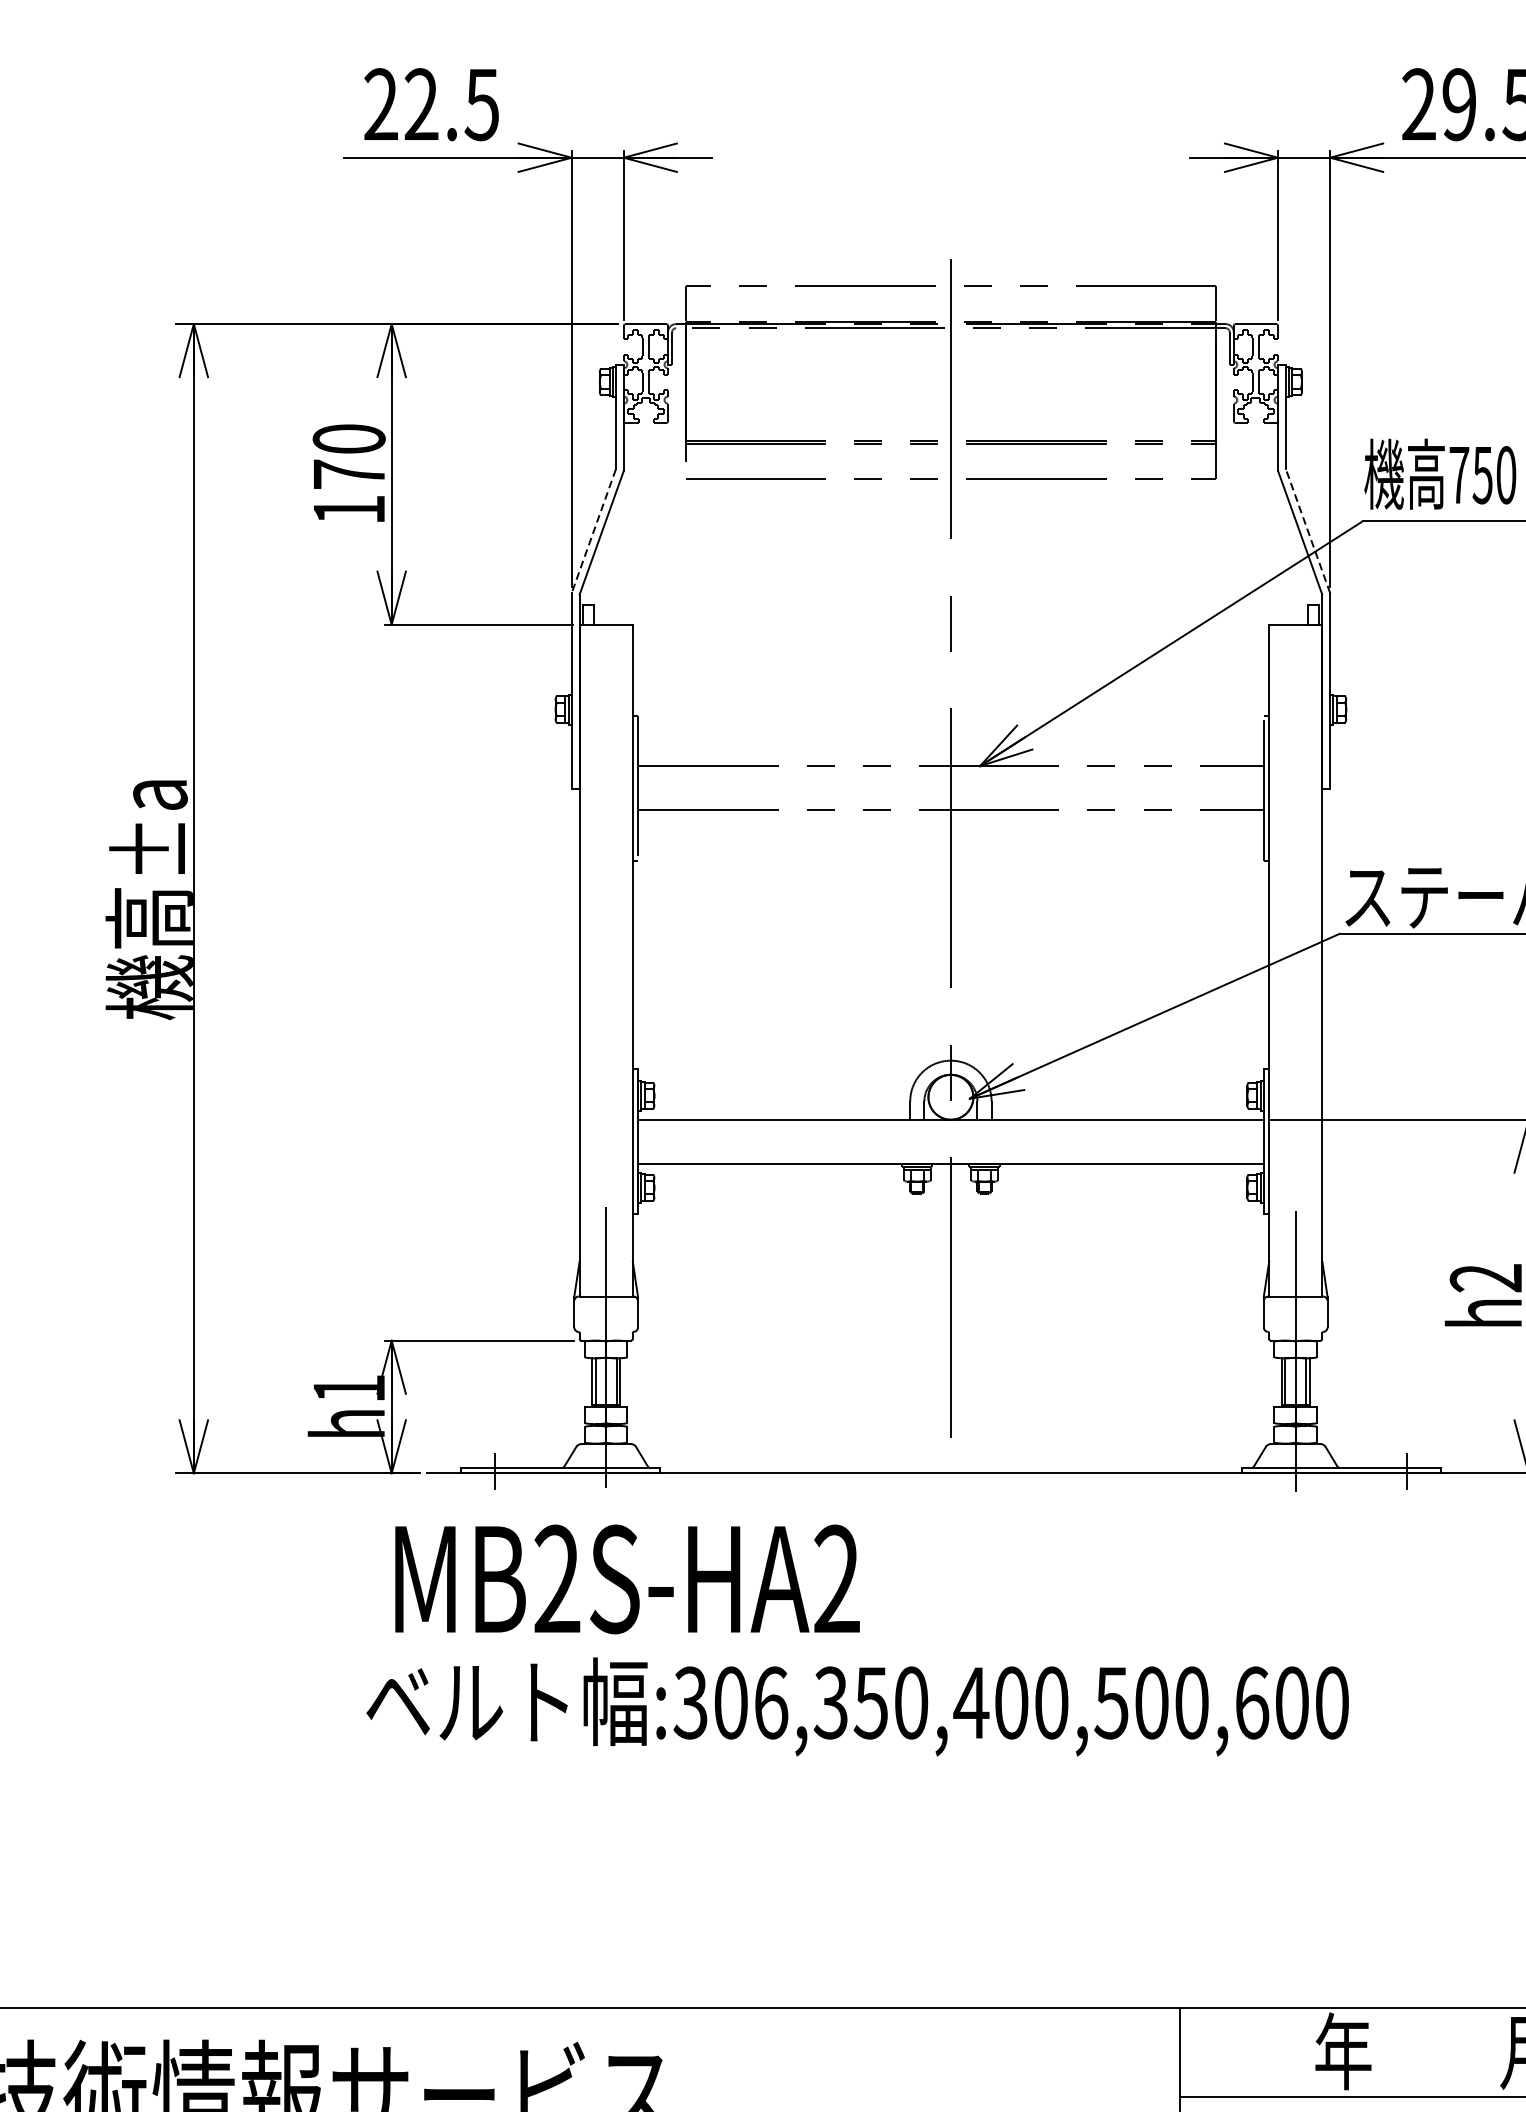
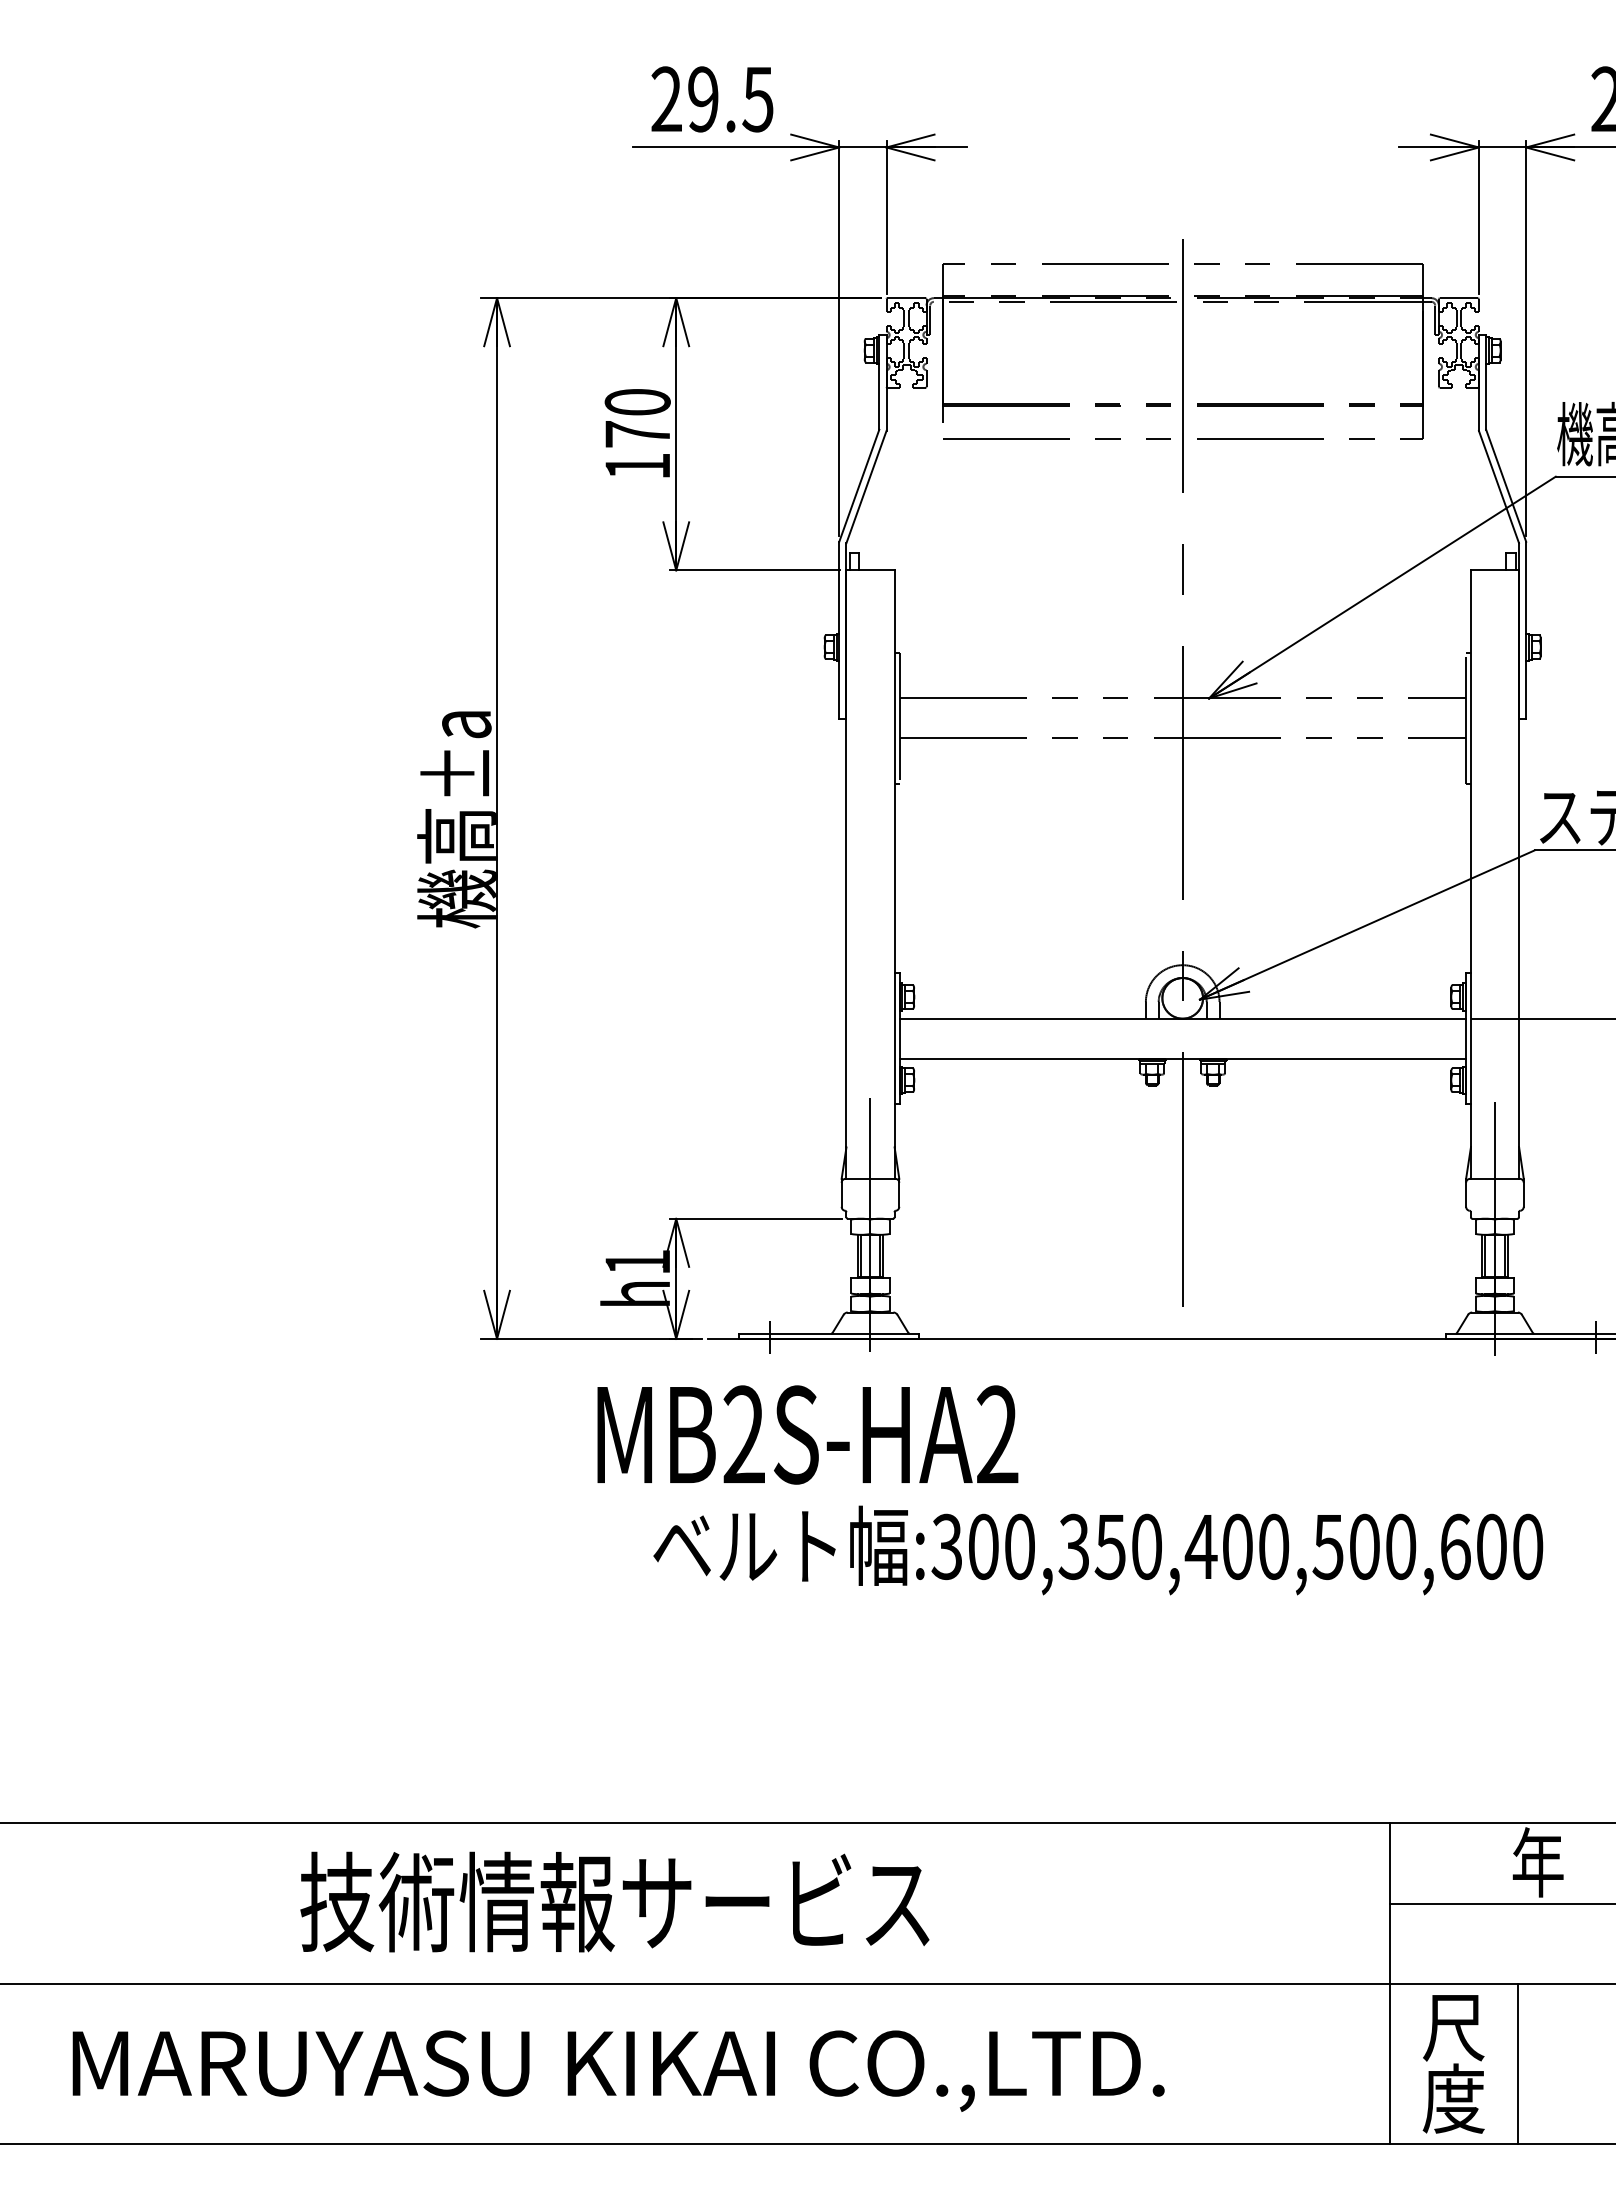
text: (421, 104) -> (703, 99), 22.5 -> 29.5
line: (594, 530) -> (859, 485), dashed -> solid
line: (1308, 530) -> (1506, 485), dashed -> solid
text: (627, 1578) -> (807, 1434), moved
text: (771, 1702) -> (1020, 1546), :306,350,400,500,600 -> :300,350,400,500,600

